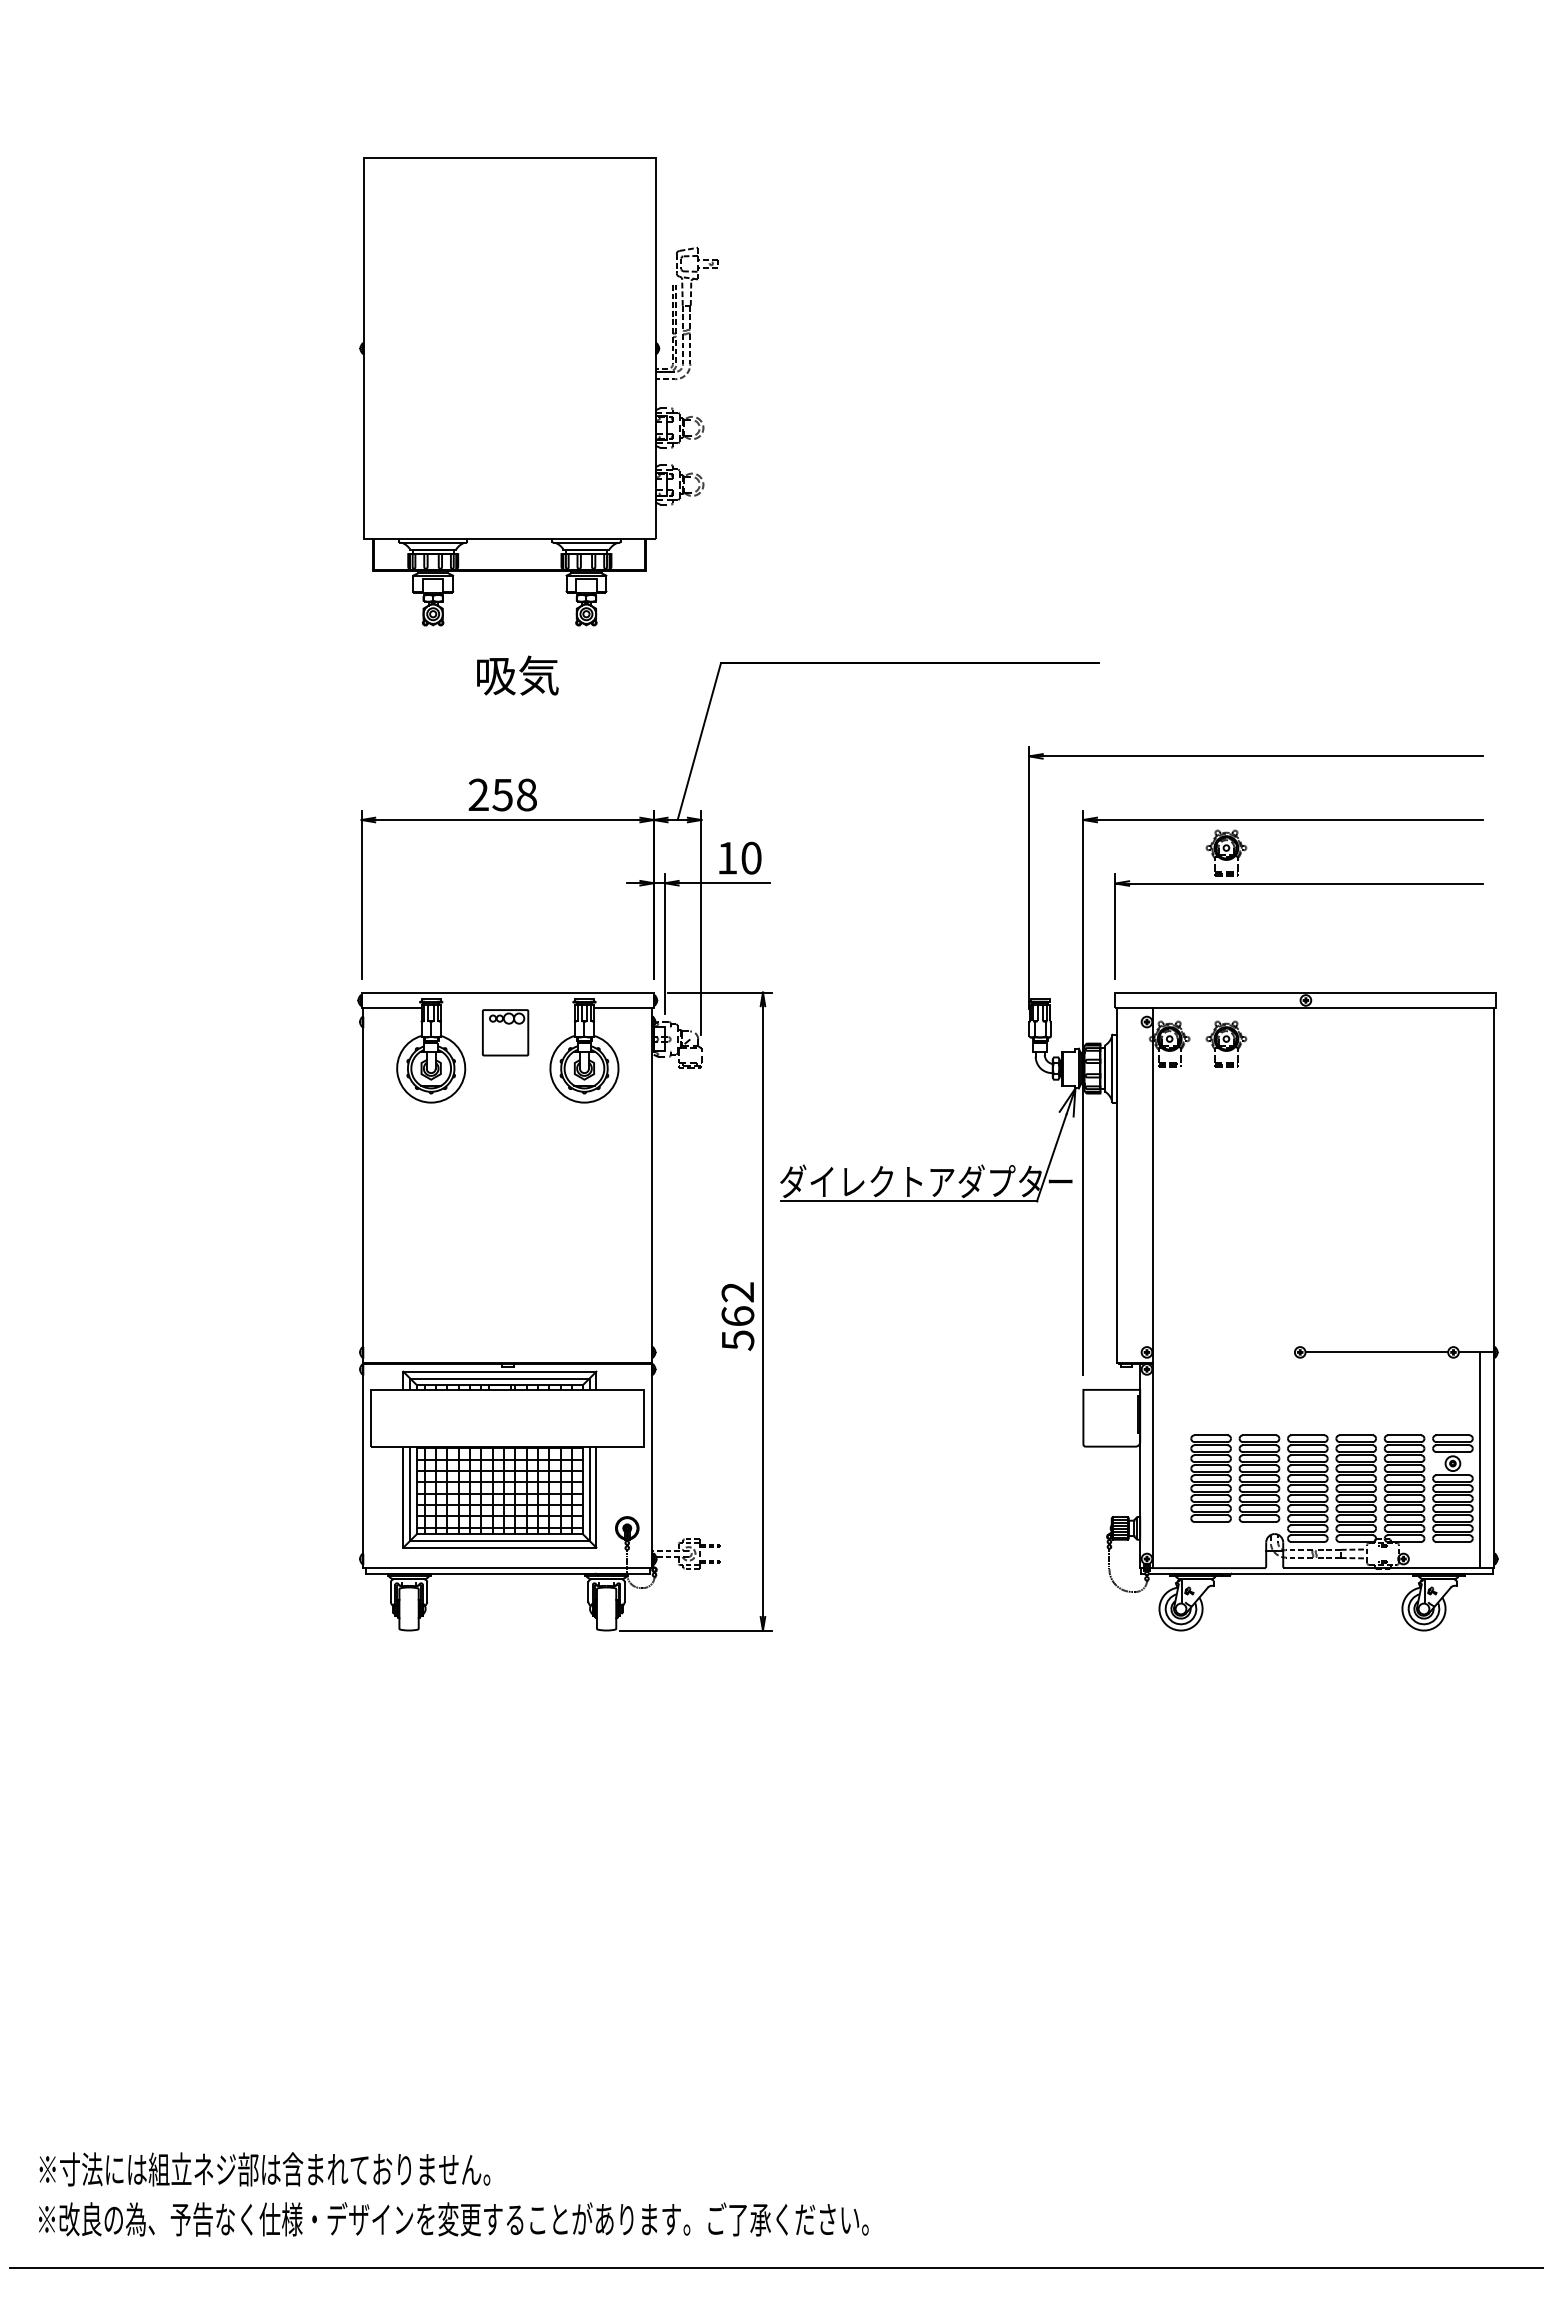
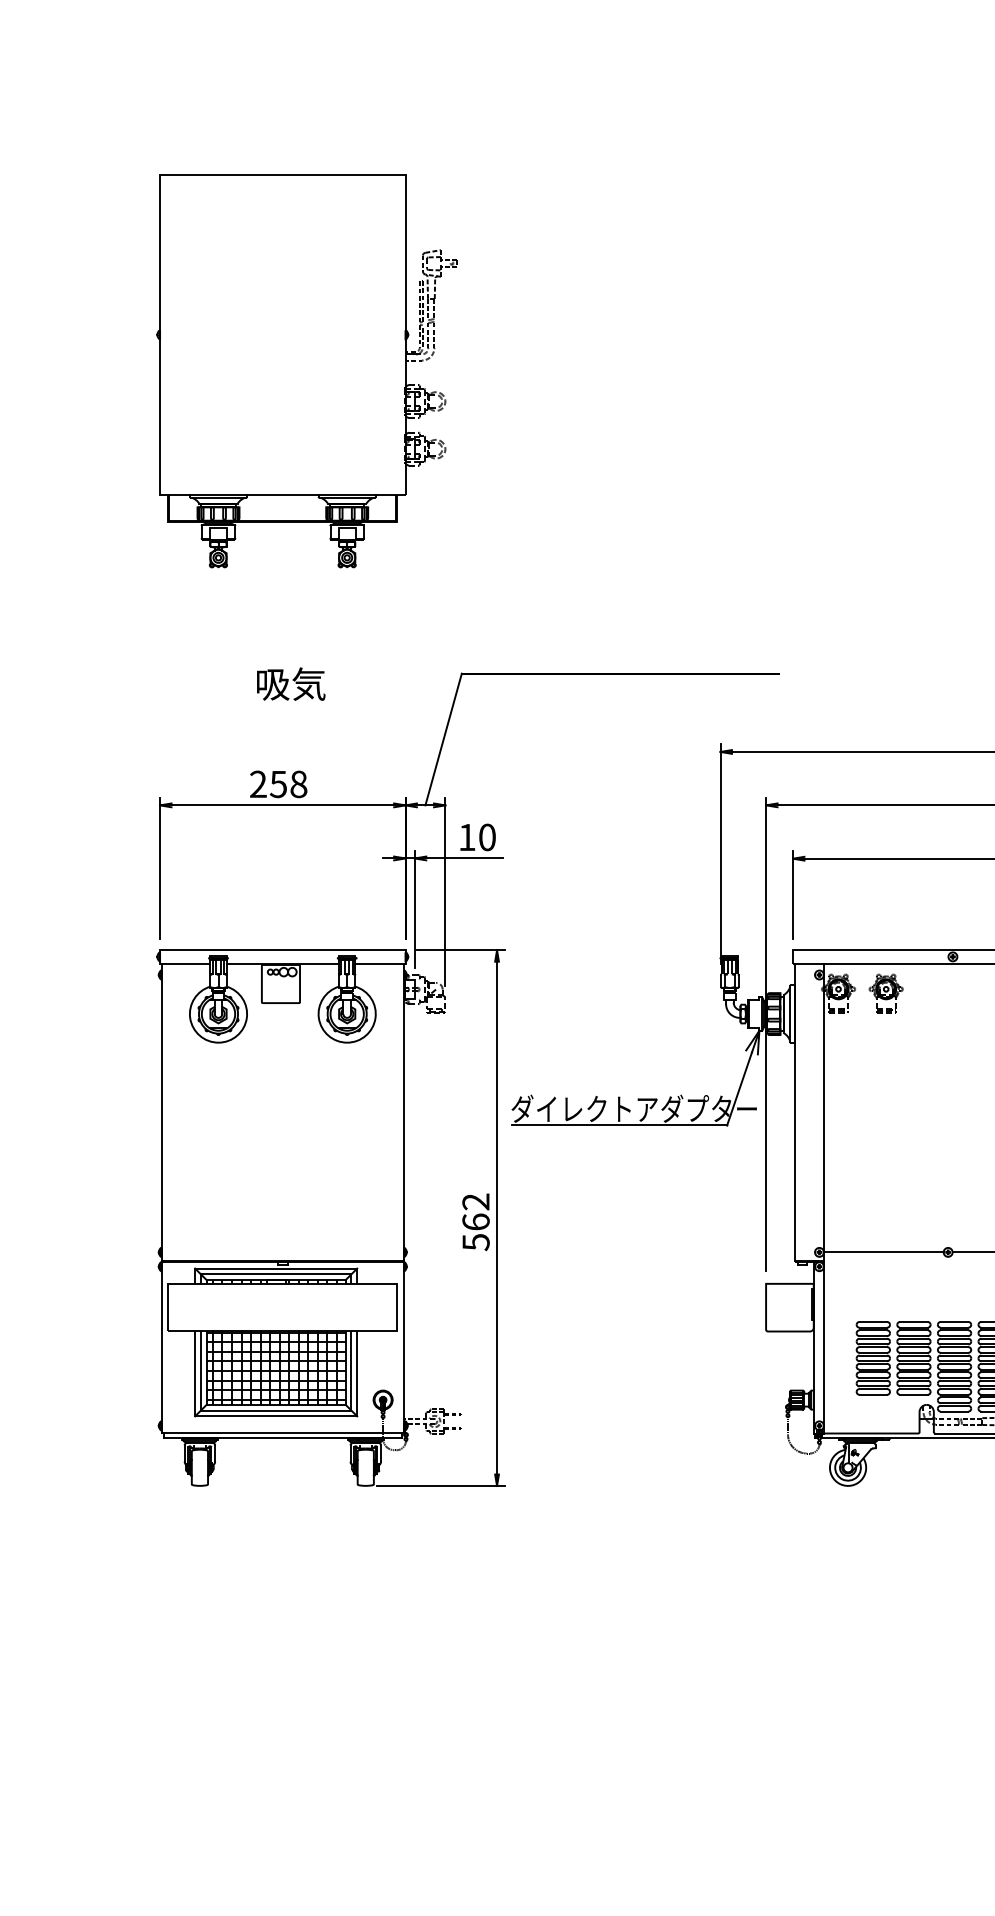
part: (538, 391) -> (306, 370), moved
part: (1226, 852) -> (886, 832), removed
line: (507, 1008) -> (282, 963), added
line: (1223, 1352) -> (883, 1252), added

